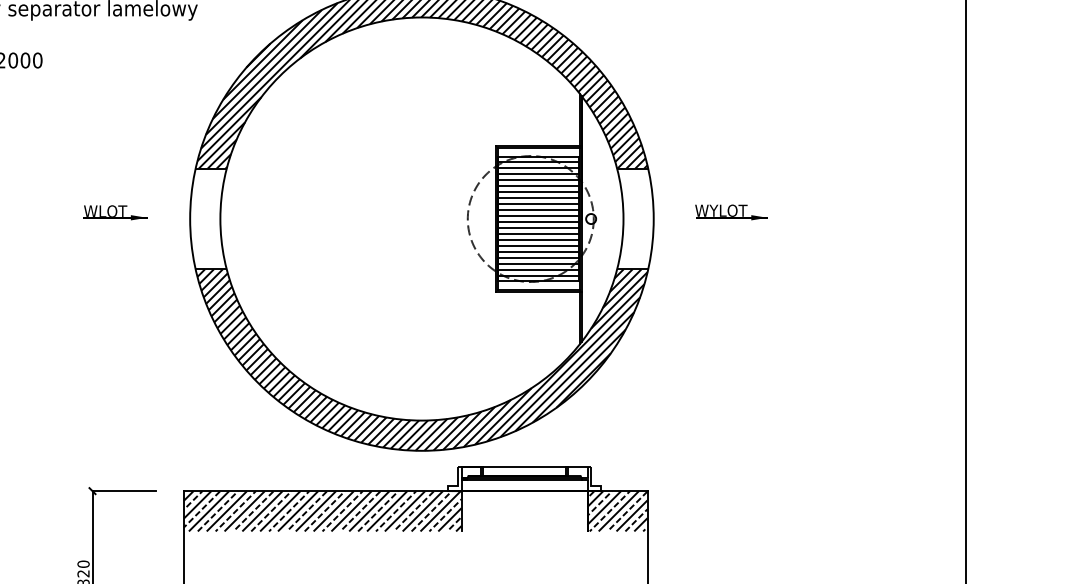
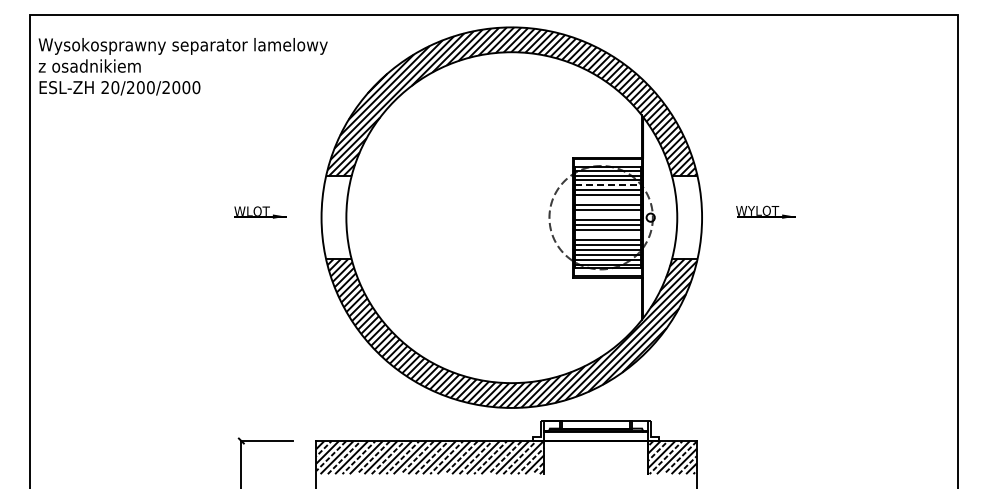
line: (539, 179) -> (608, 185), solid -> dashed
line: (538, 198) -> (607, 200), removed
line: (538, 216) -> (607, 215), removed
line: (538, 239) -> (607, 234), removed

